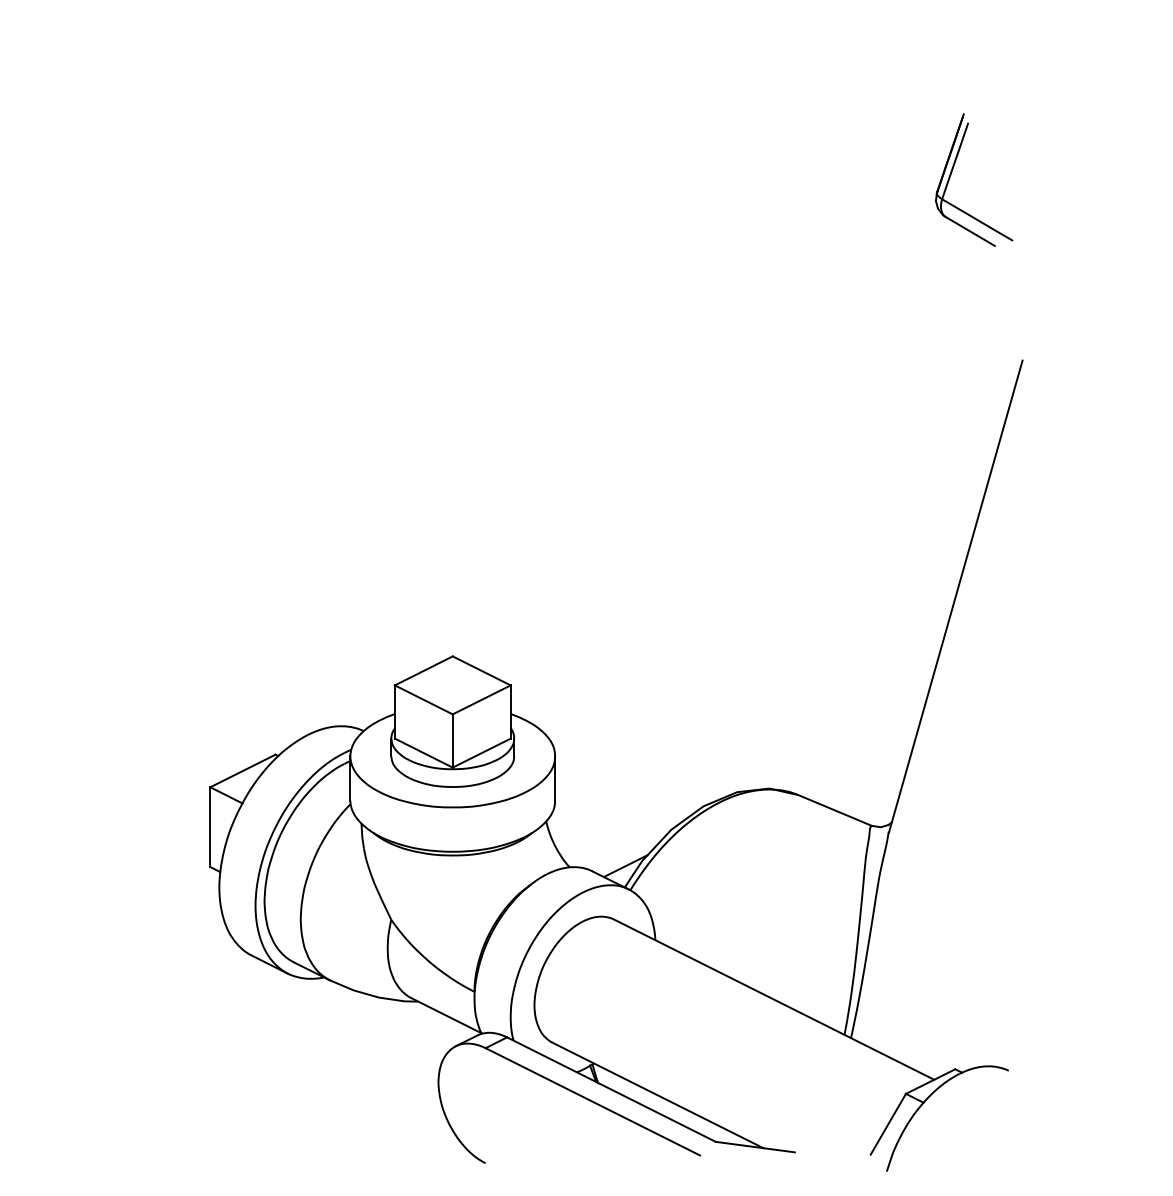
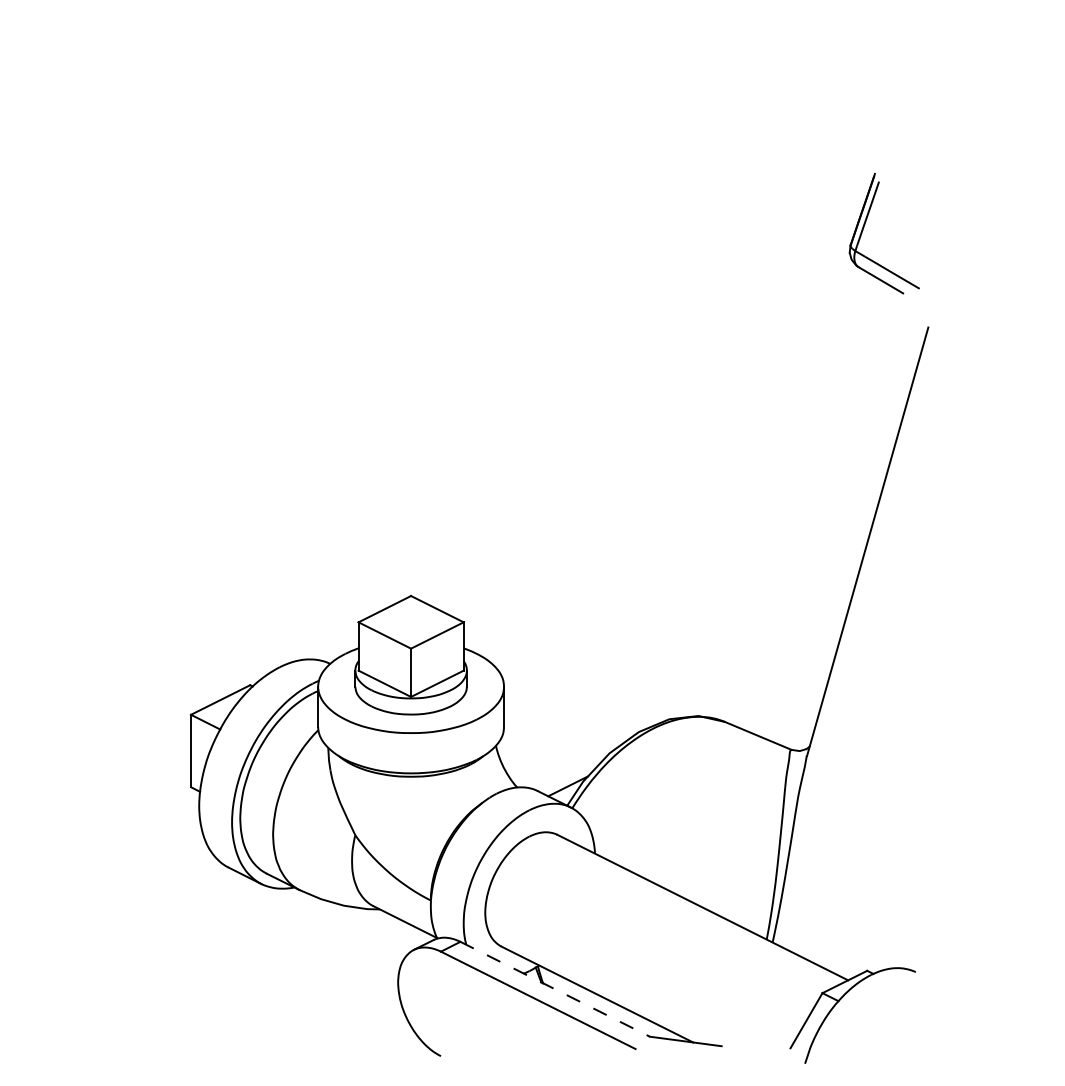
part: (952, 173) -> (864, 227), moved
line: (611, 1089) -> (555, 989), solid -> dashed

